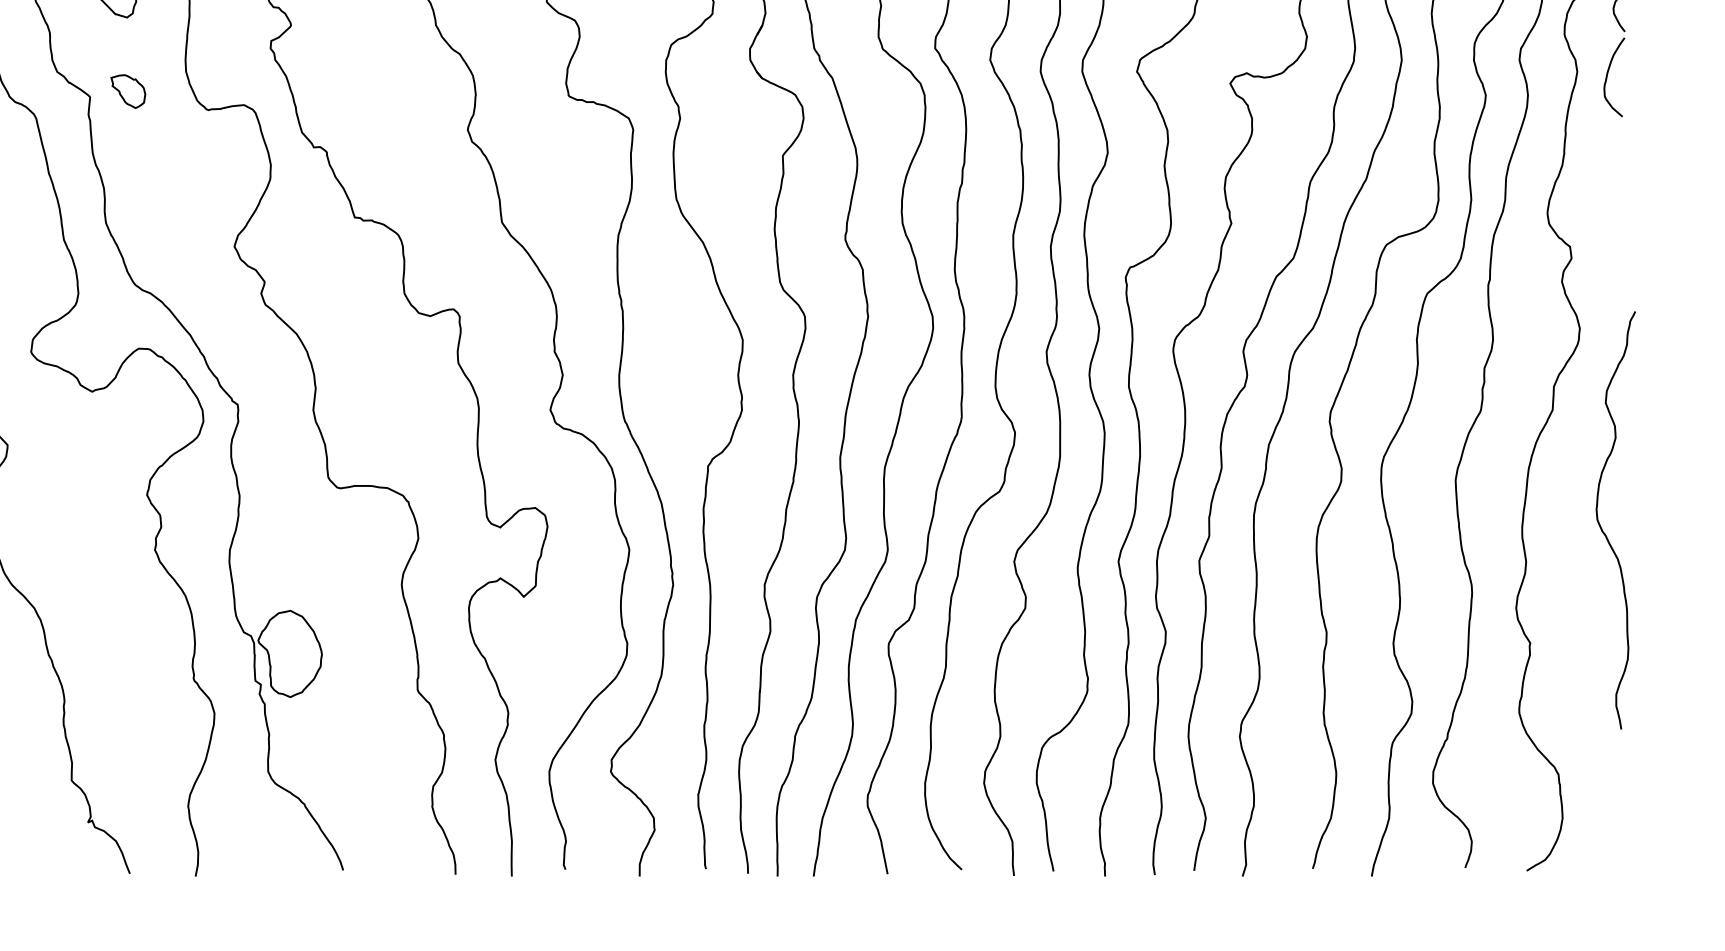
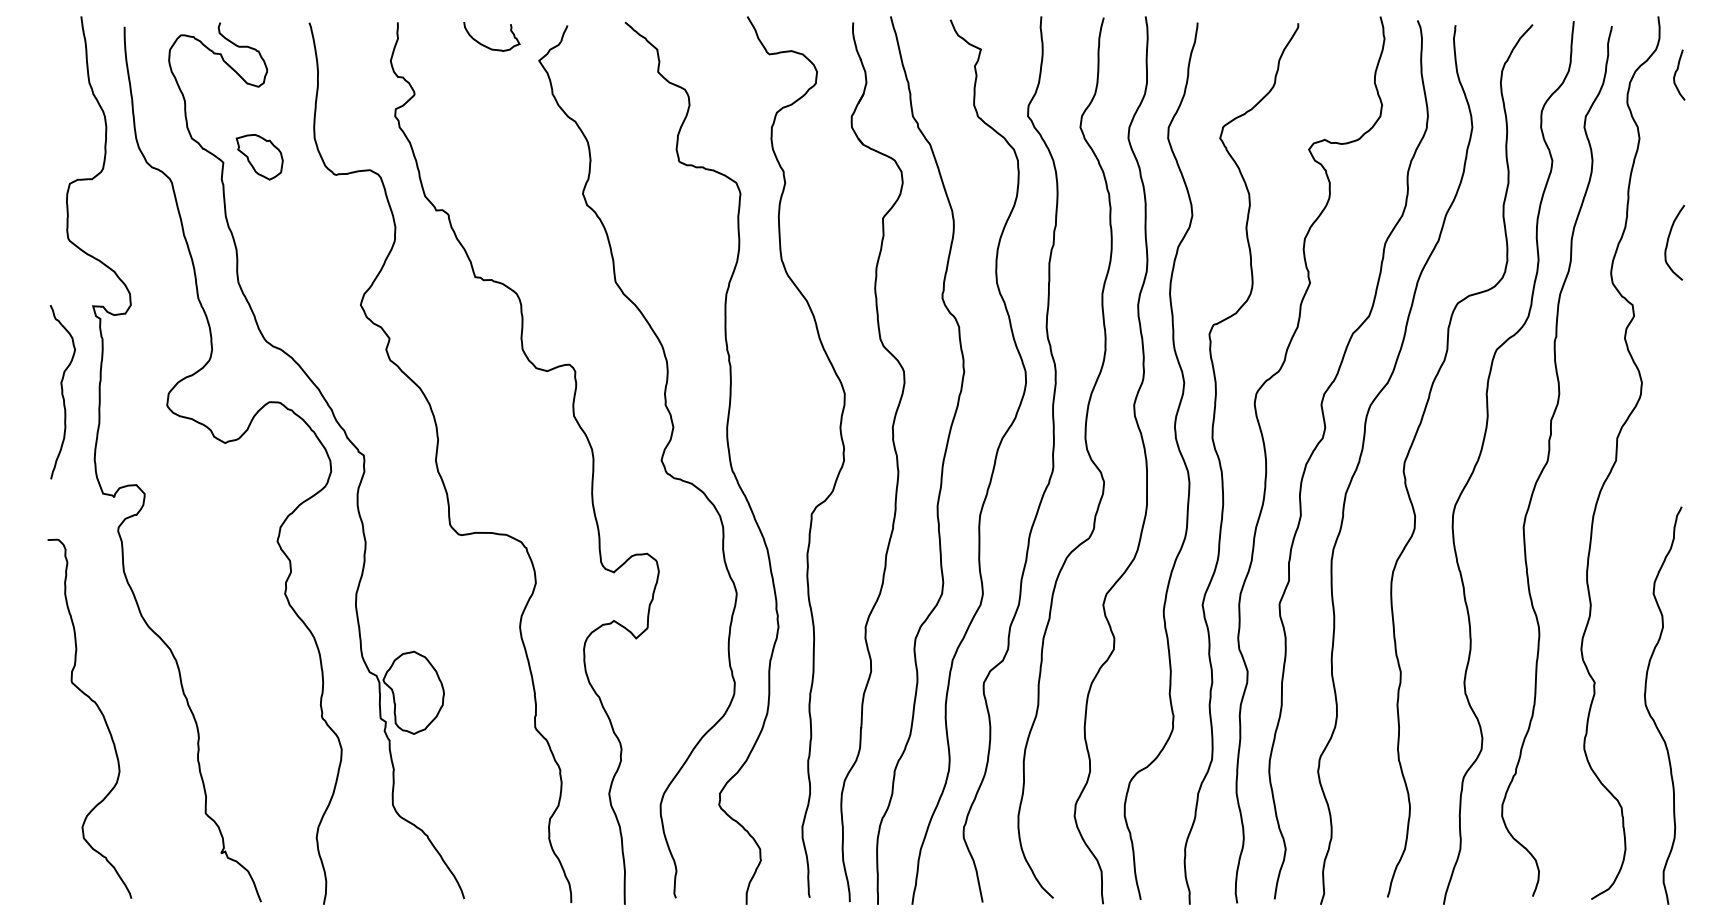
curve: (1607, 77) -> (1668, 242), moved
part: (128, 91) -> (259, 157), size x1.43
curve: (1601, 526) -> (1649, 711), moved

